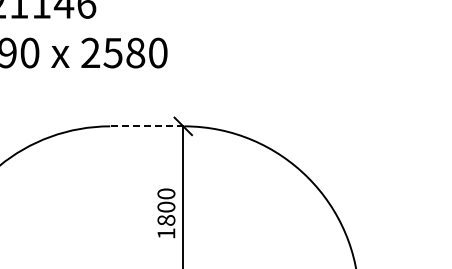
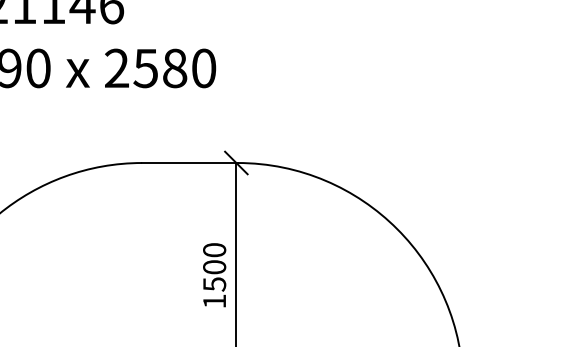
line: (146, 126) -> (188, 163), dashed -> solid
text: (166, 220) -> (214, 284), 1800 -> 1500

